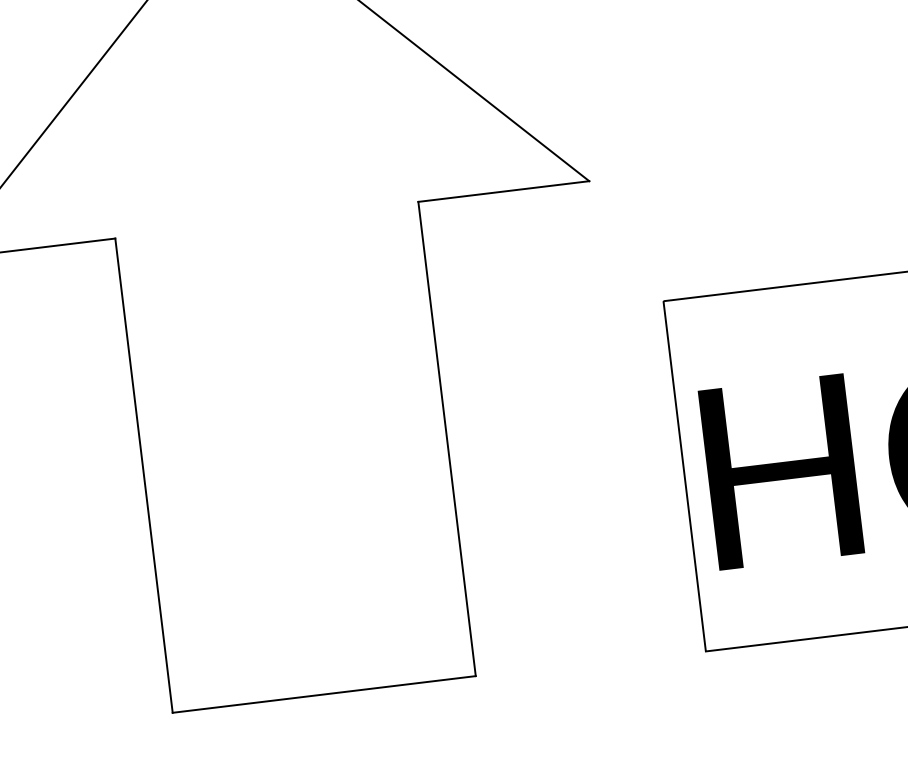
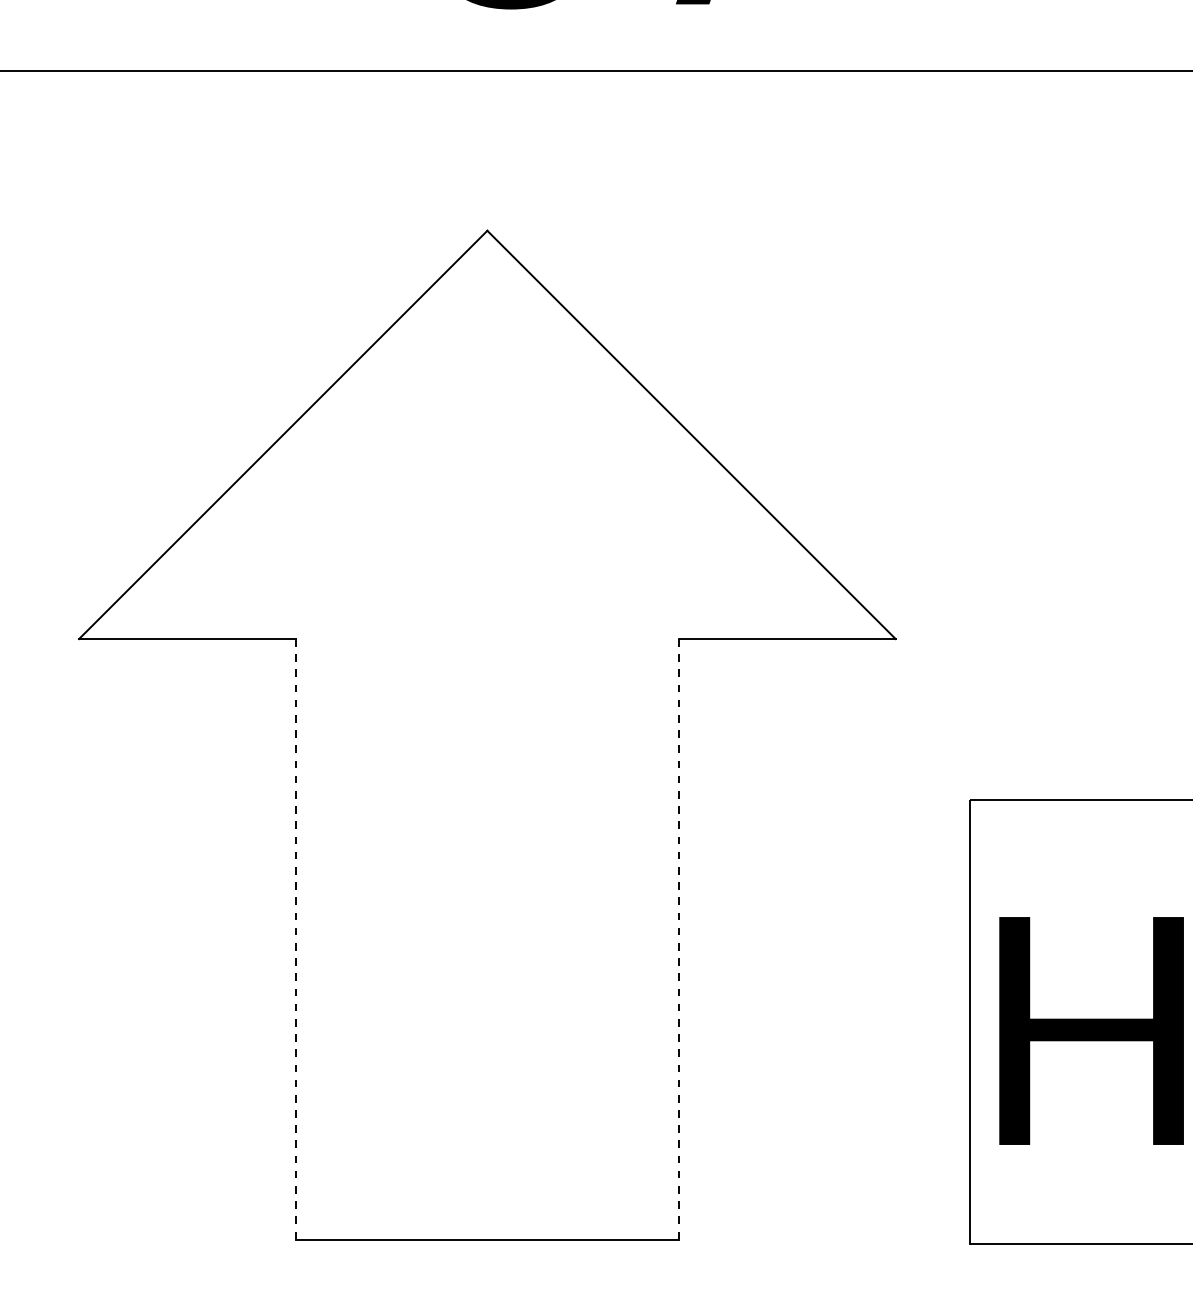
line: (447, 439) -> (679, 939), solid -> dashed
line: (144, 475) -> (295, 939), solid -> dashed

